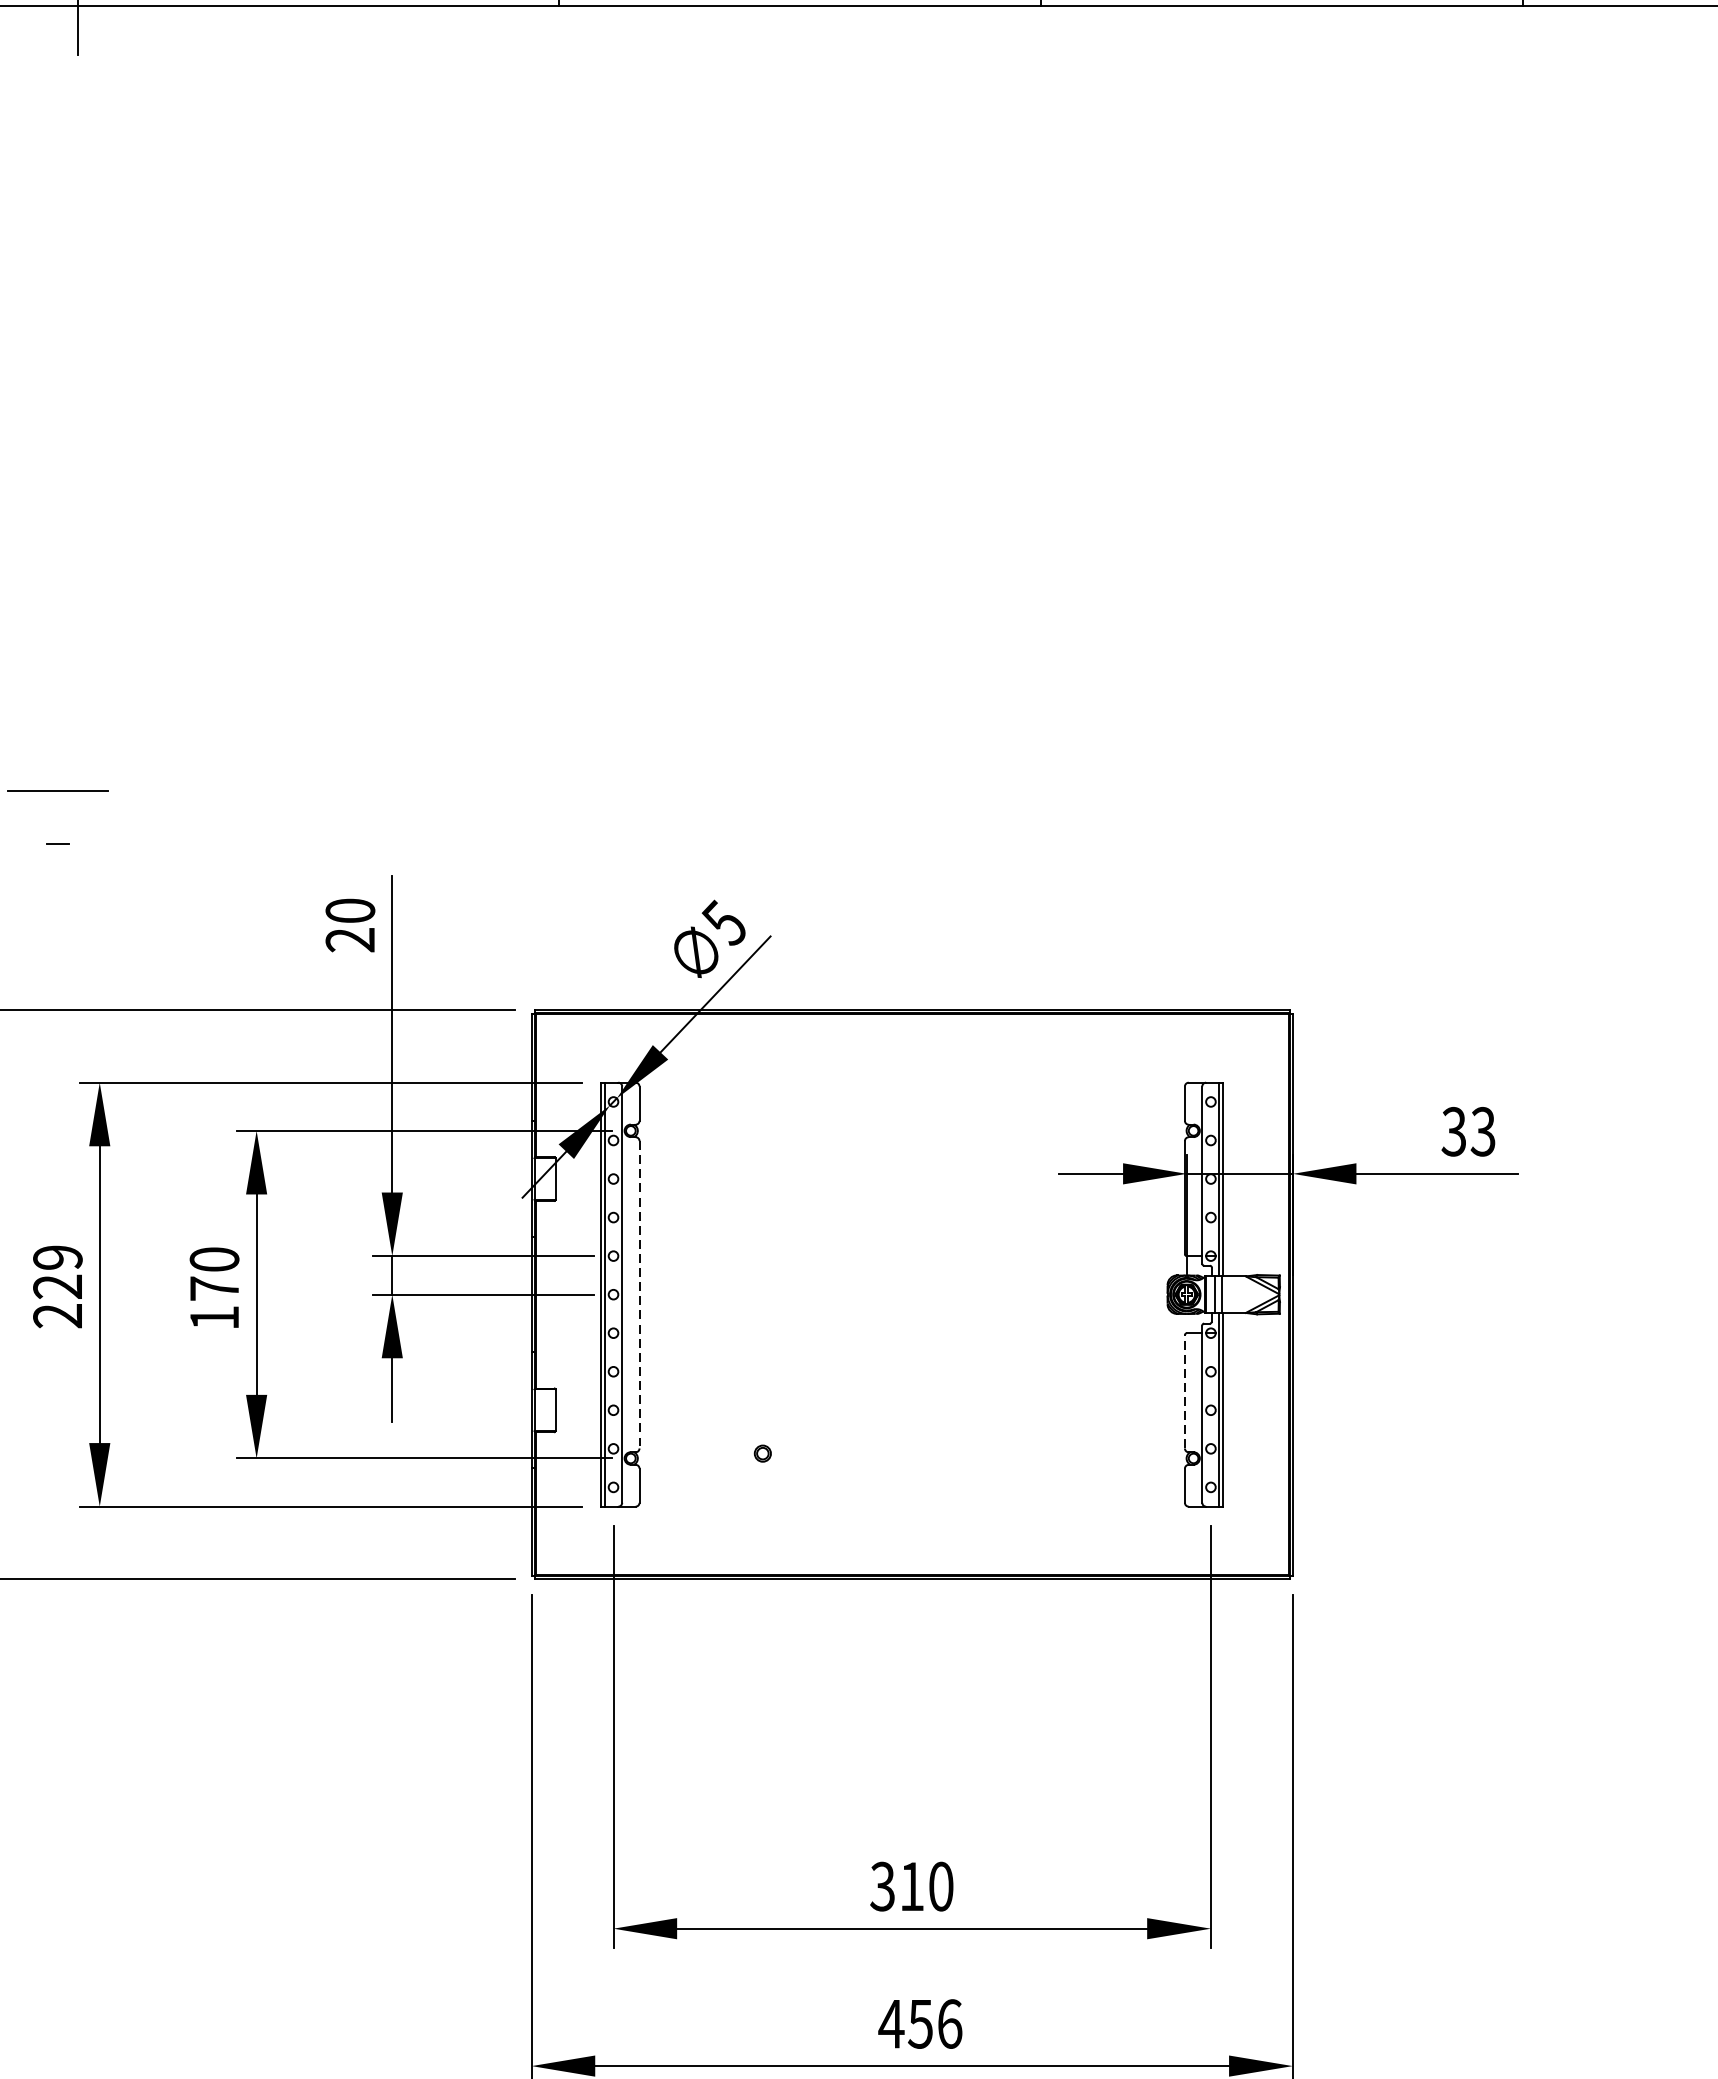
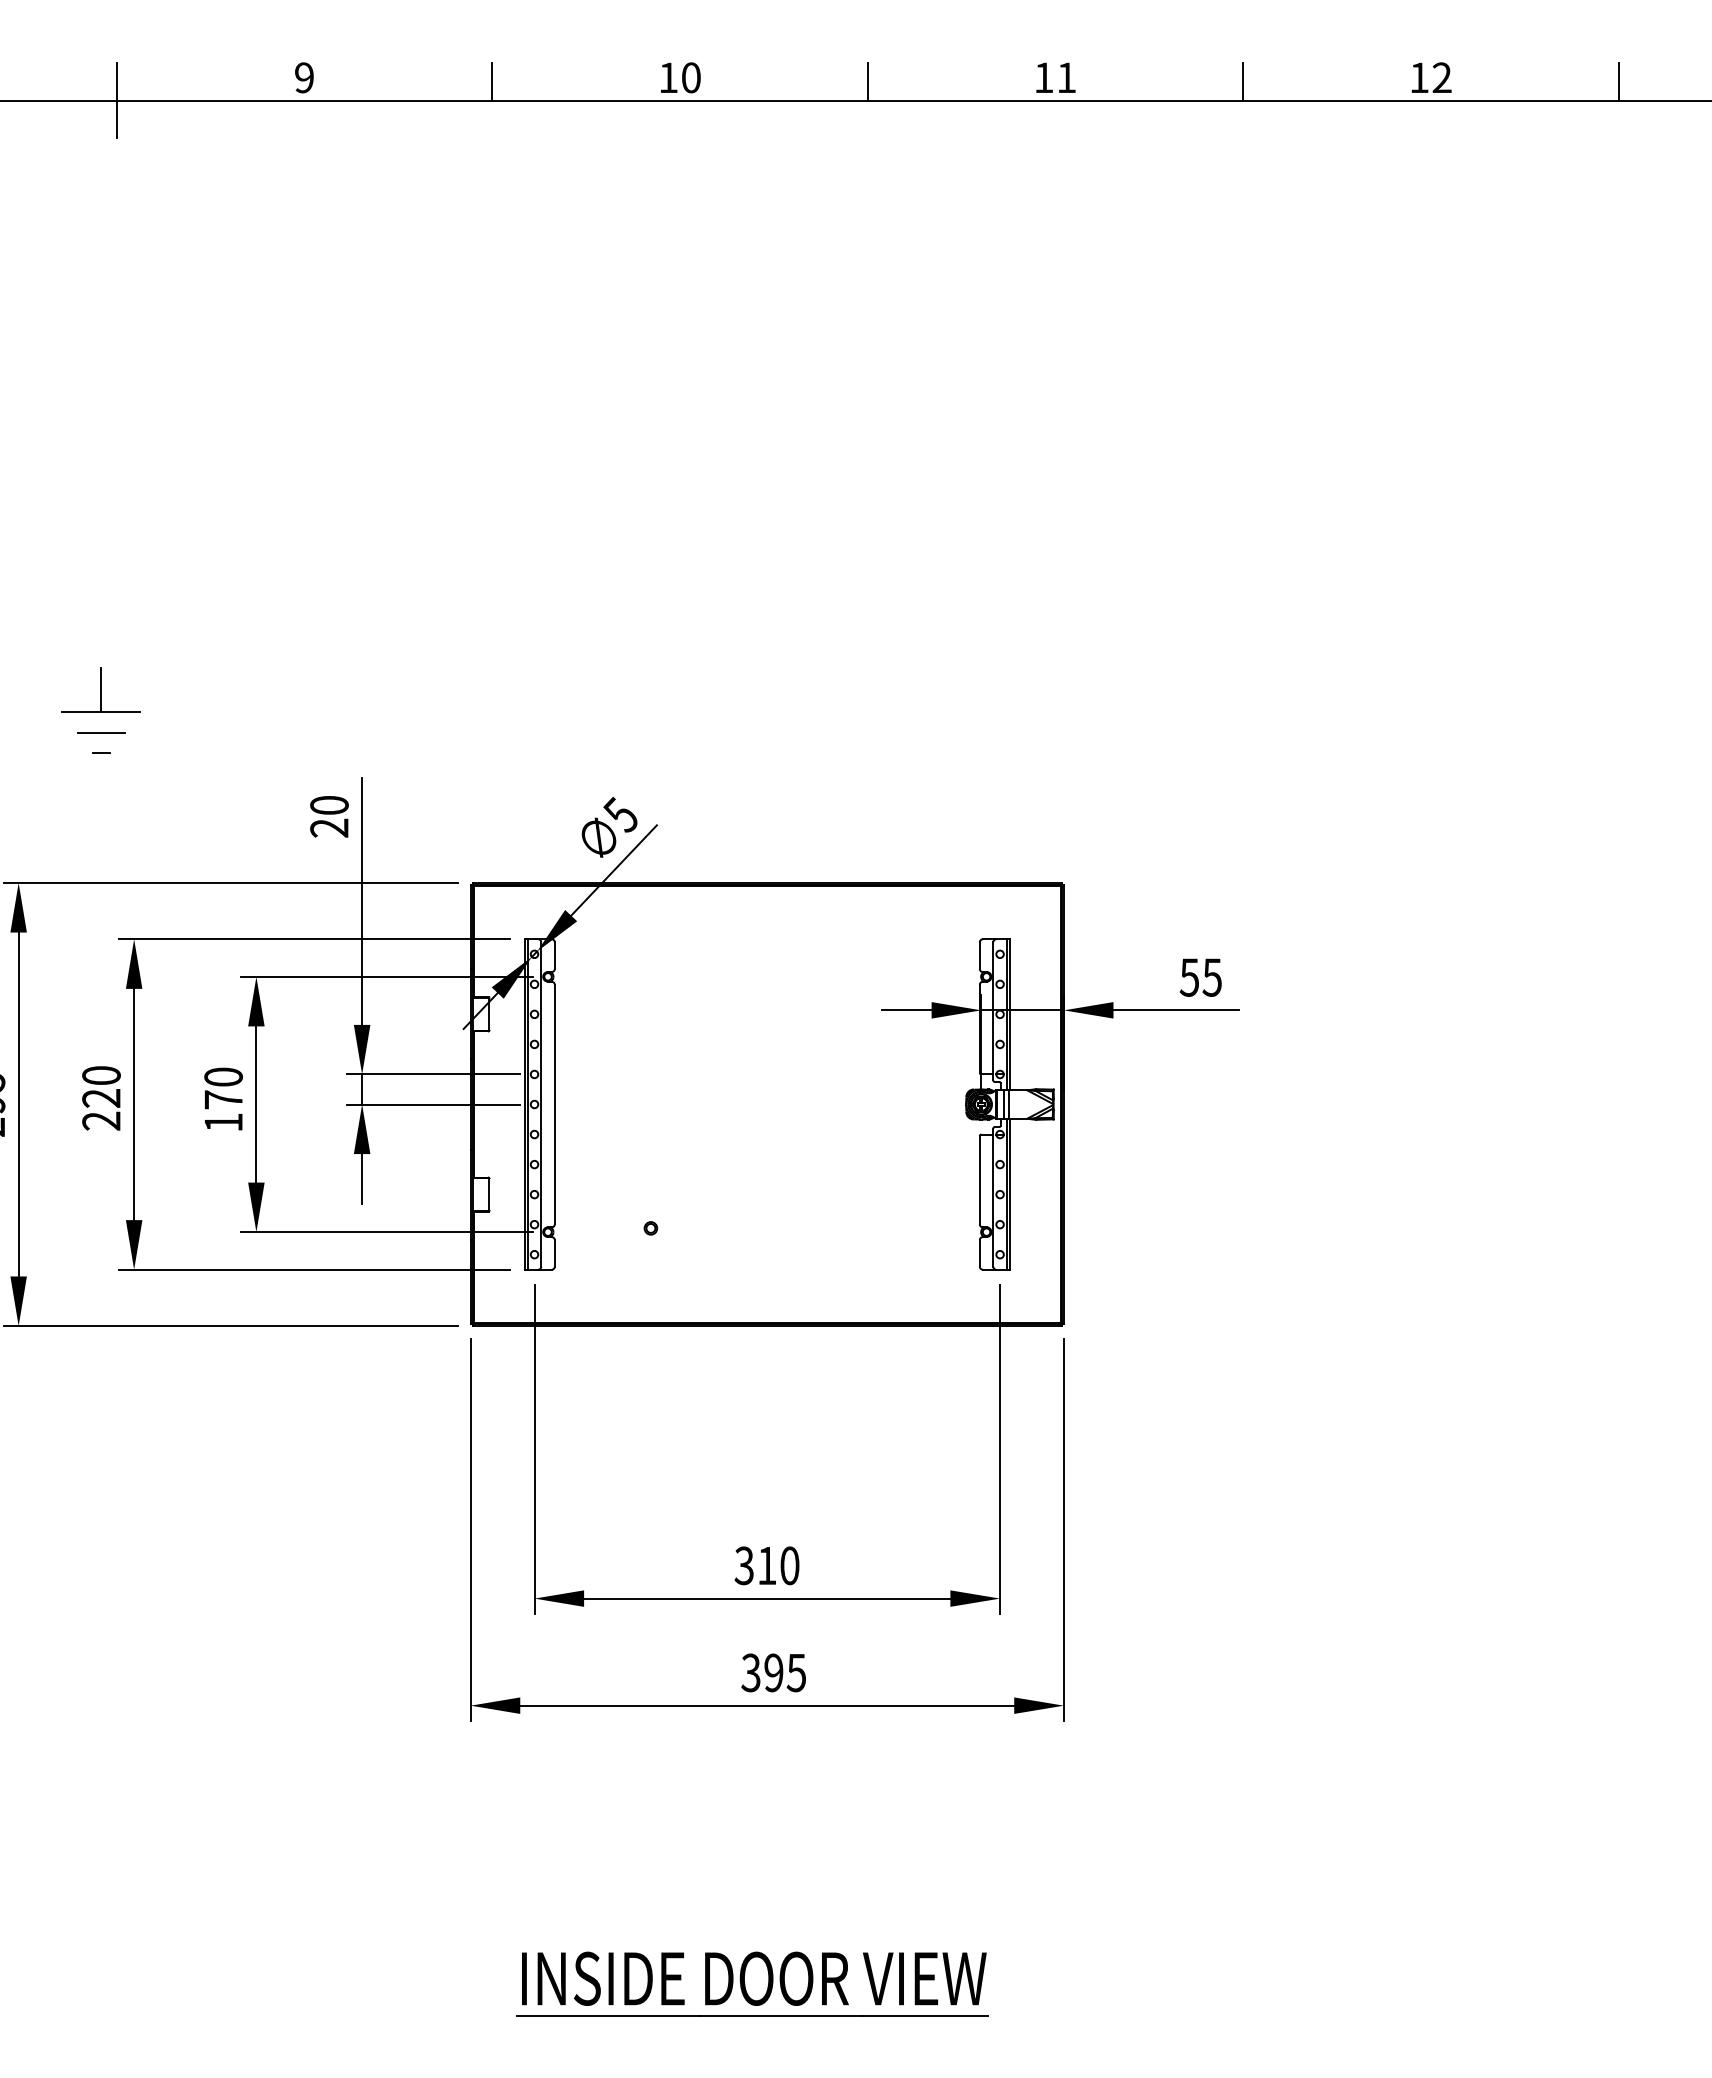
line: (57, 762) -> (101, 689), added
line: (57, 817) -> (101, 732), added
text: (1468, 1131) -> (1200, 977), 33 -> 55
text: (57, 1257) -> (101, 1075), 229 -> 220
line: (639, 1294) -> (554, 1104), dashed -> solid
line: (1184, 1390) -> (979, 1179), dashed -> solid
text: (920, 2023) -> (773, 1672), 456 -> 395

